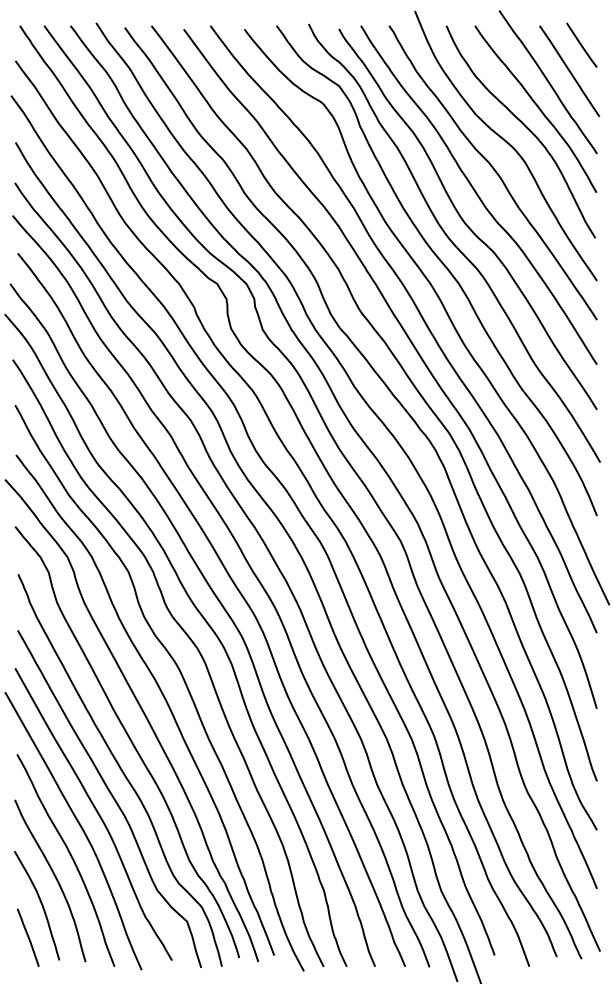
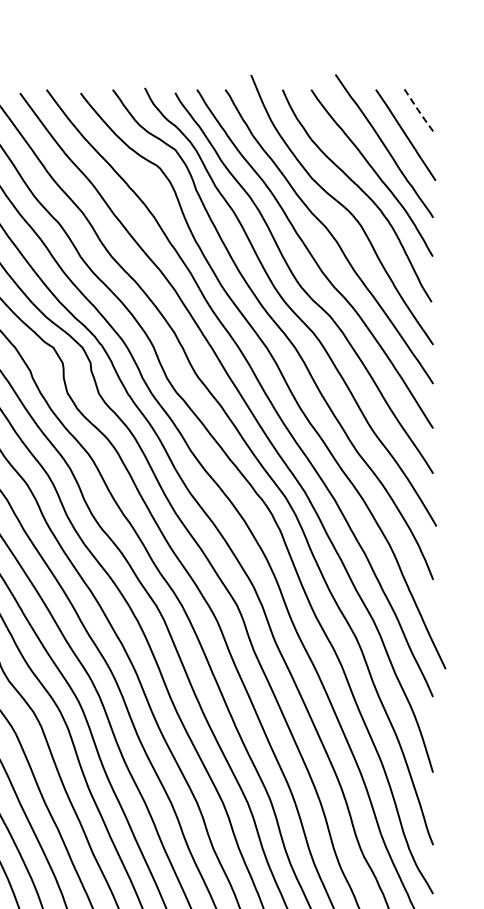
line: (581, 46) -> (417, 110), solid -> dashed

